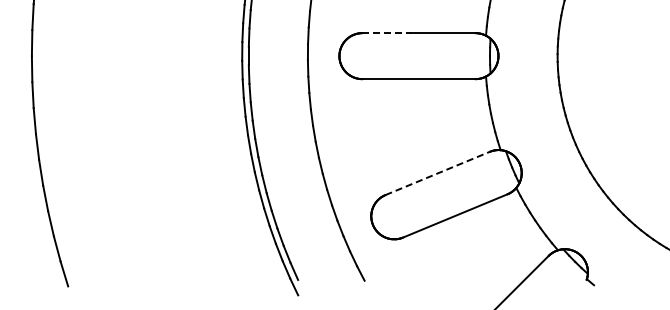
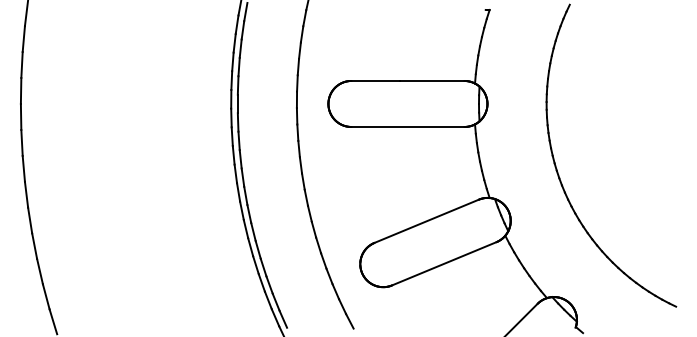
line: (387, 32) -> (376, 80), dashed -> solid
line: (437, 173) -> (426, 221), dashed -> solid

